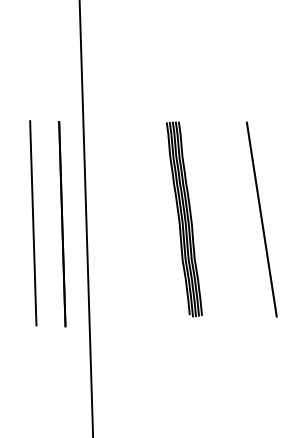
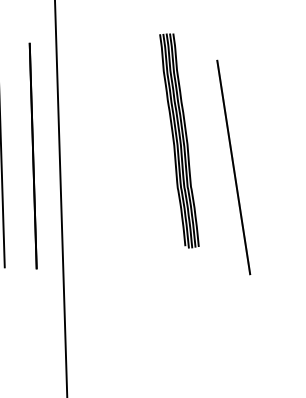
part: (184, 219) -> (179, 141), moved
line: (261, 219) -> (233, 167), moved

